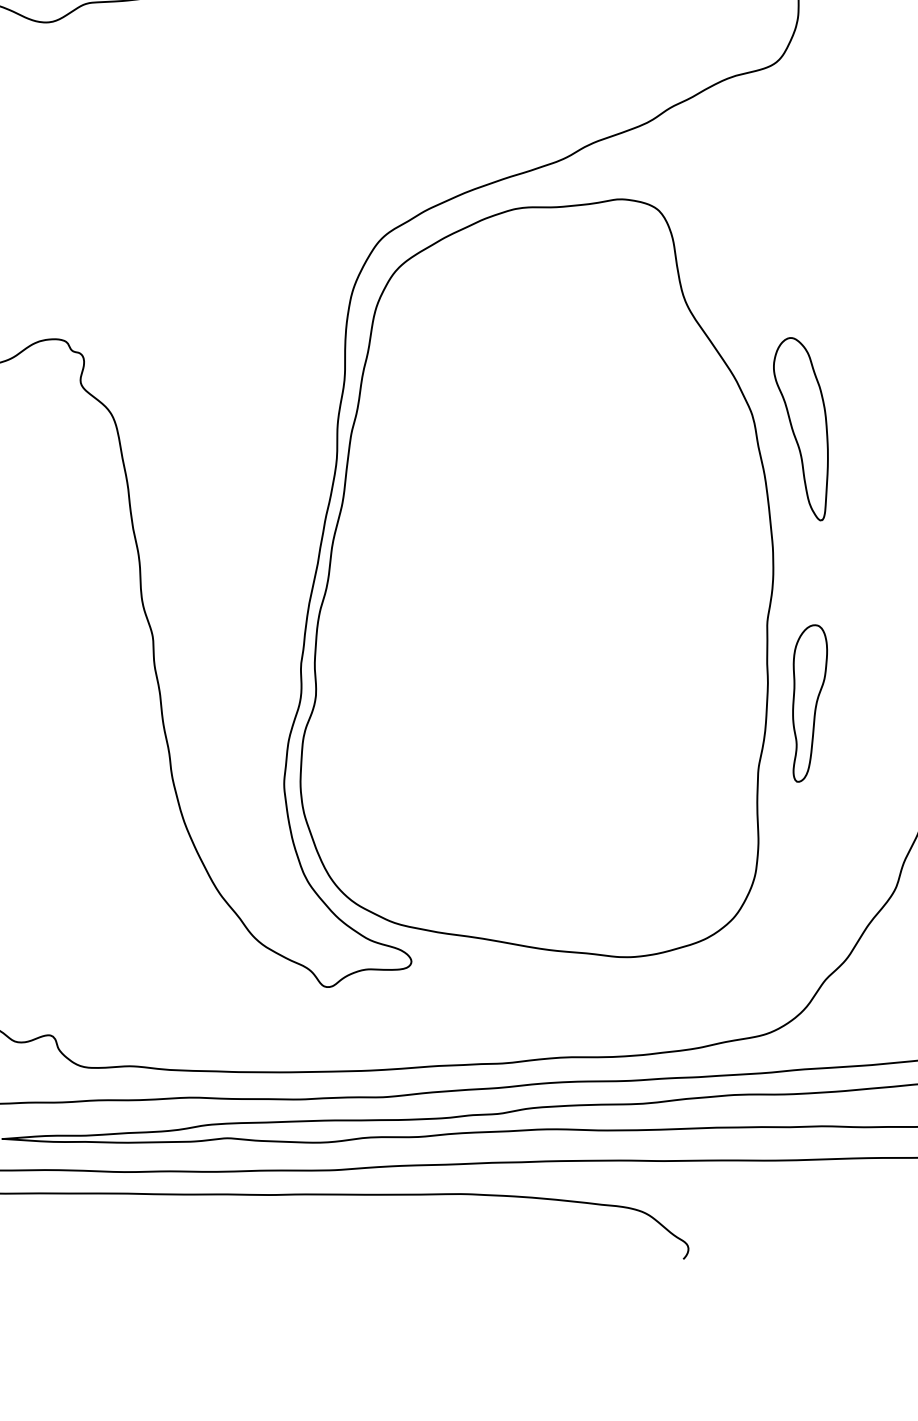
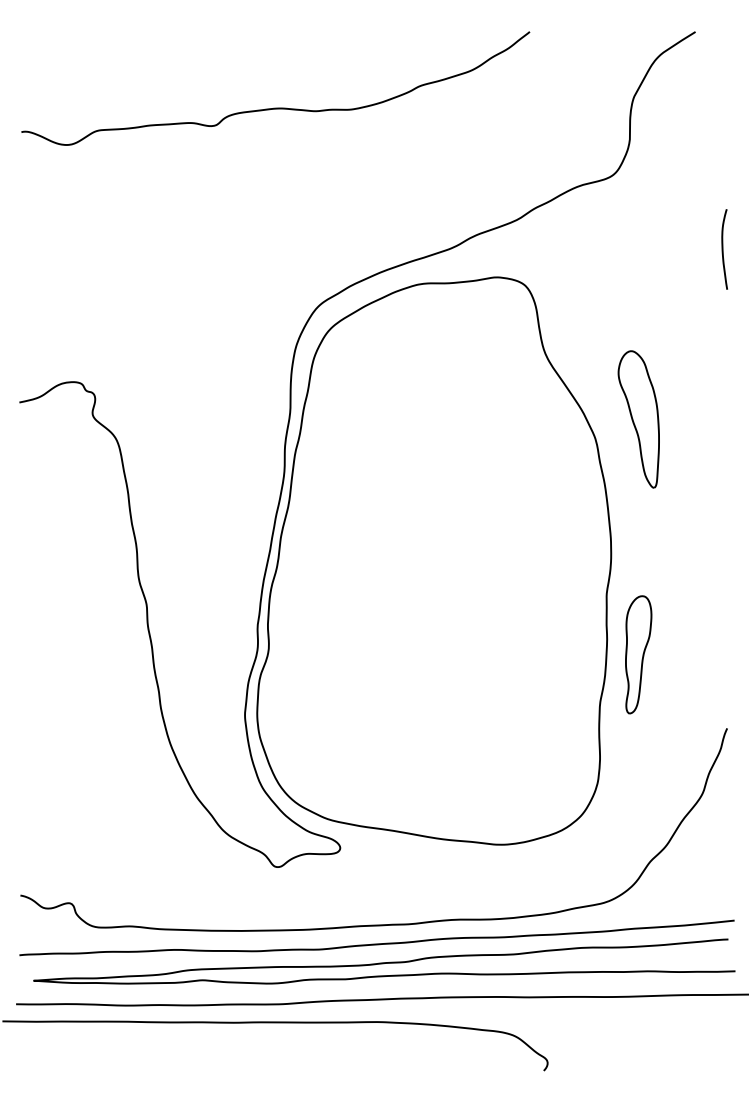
part: (800, 429) -> (638, 419), moved

